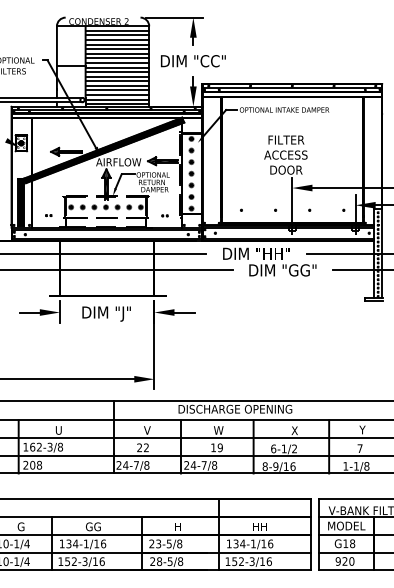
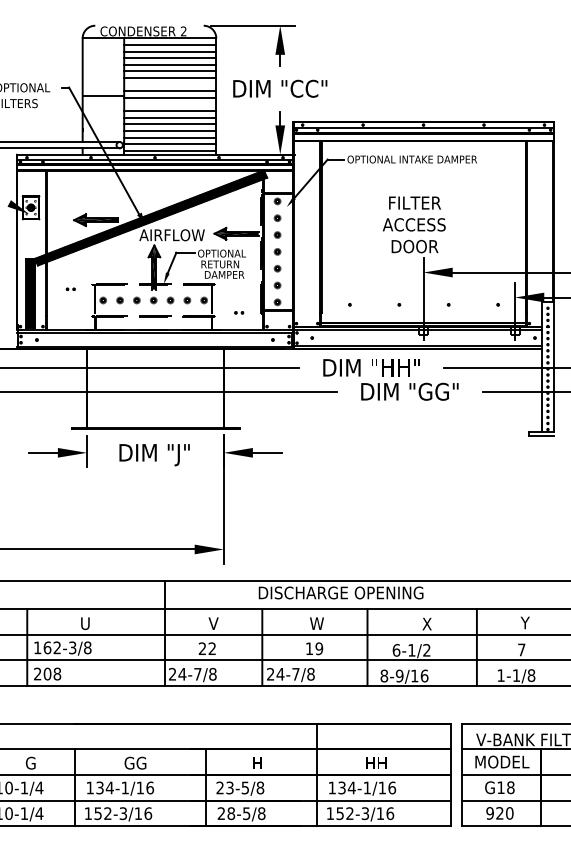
line: (117, 58) -> (170, 84), removed
line: (117, 72) -> (170, 105), removed
part: (48, 215) -> (70, 289), moved

